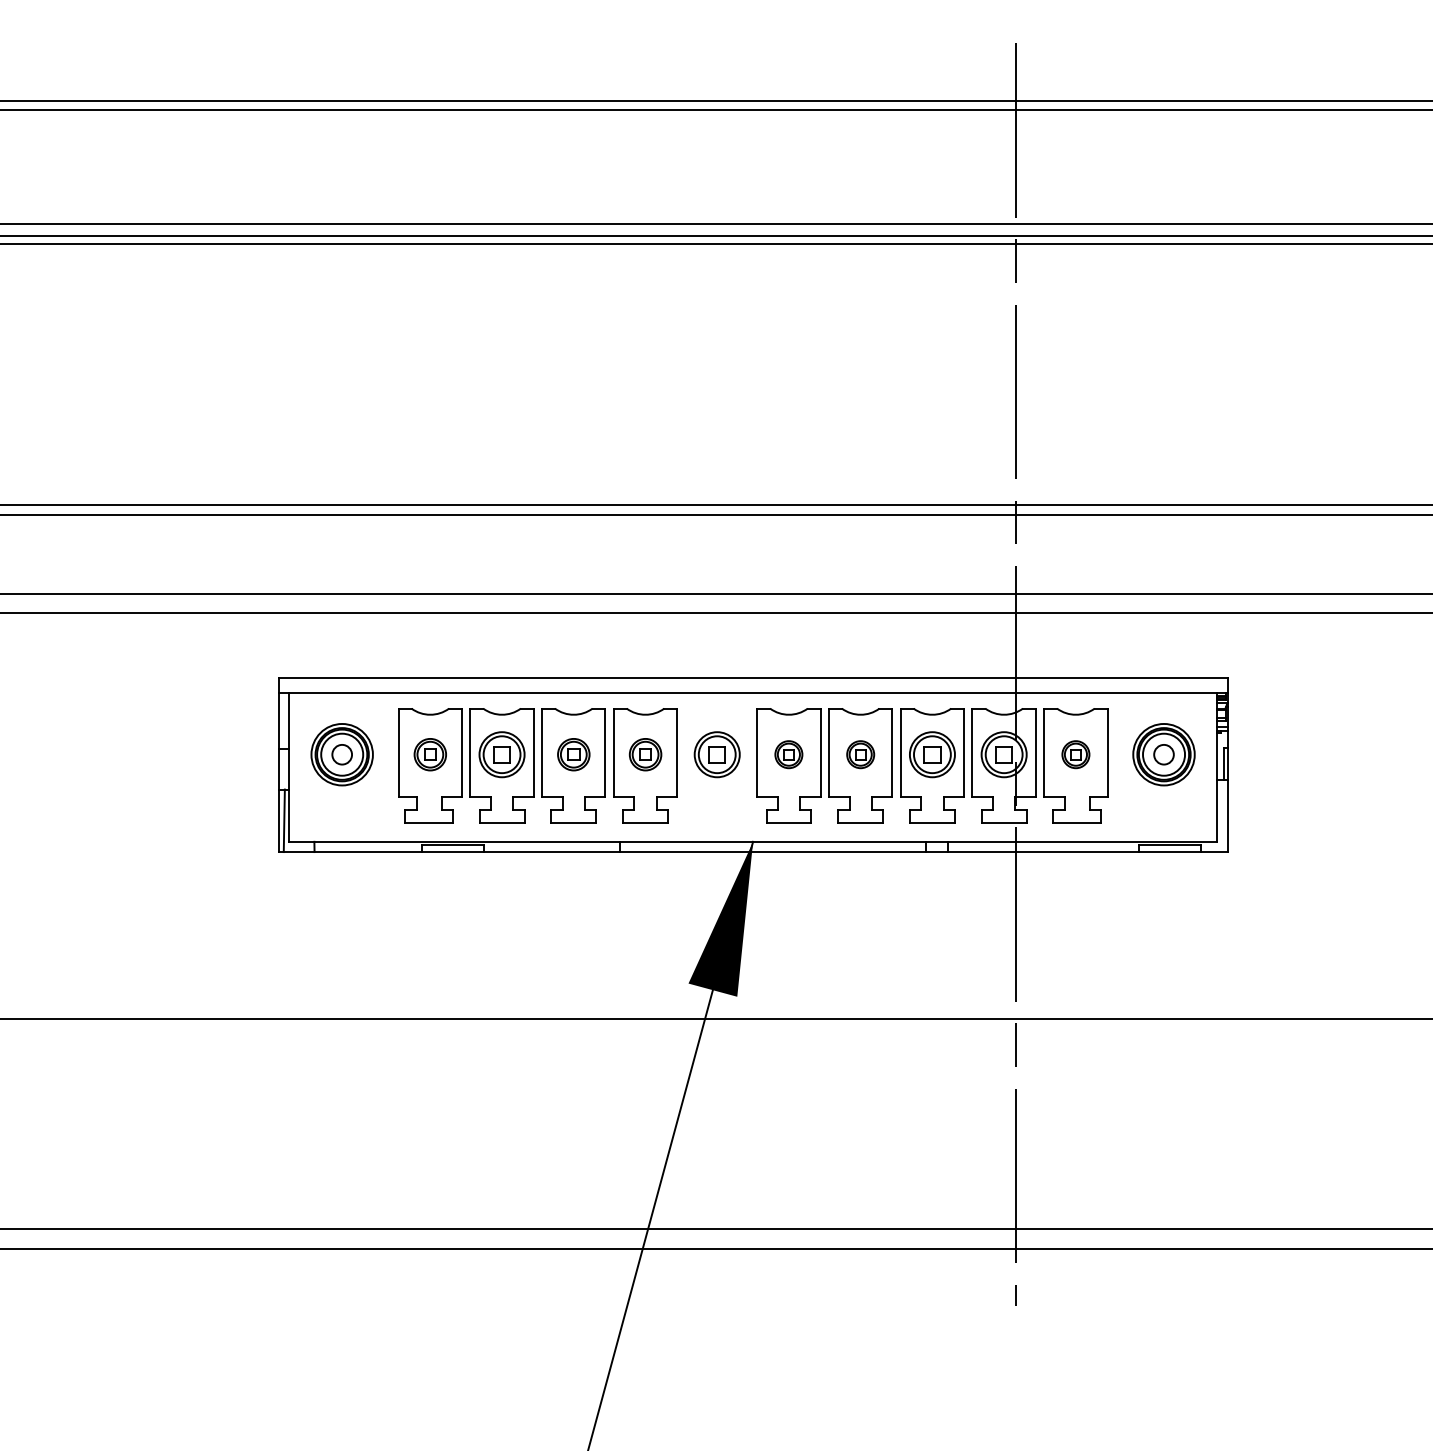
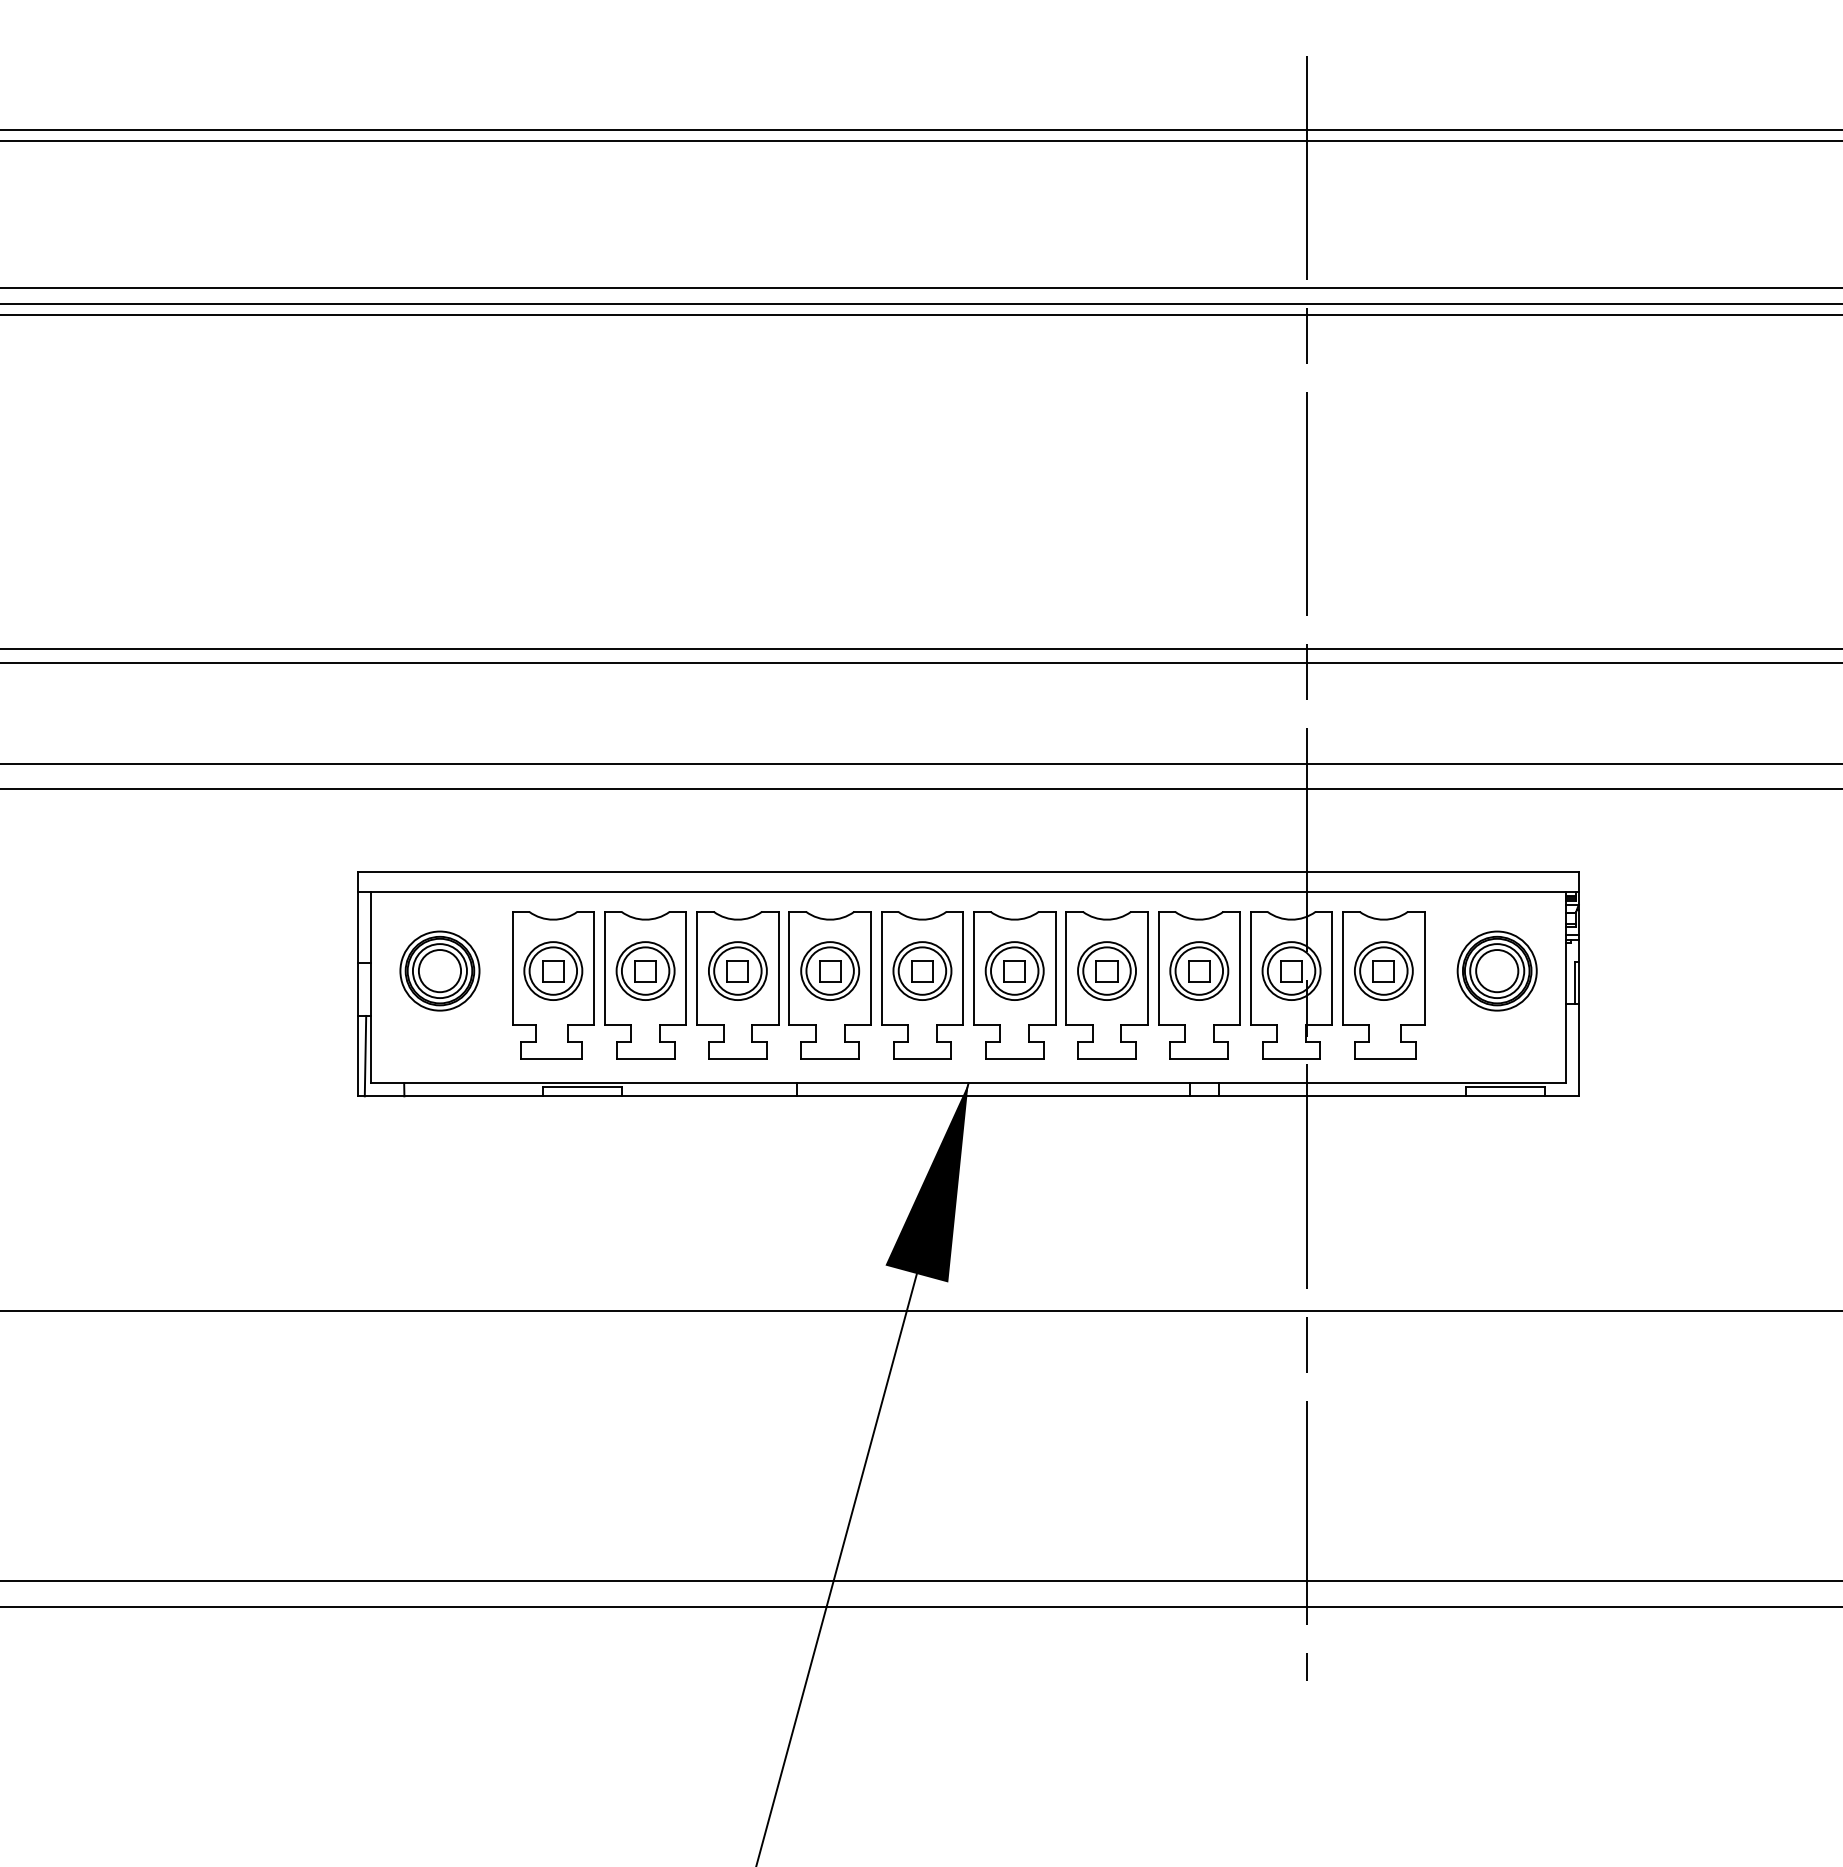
part: (430, 754) -> (553, 970), size x1.43
part: (573, 754) -> (737, 970), size x1.43
part: (645, 754) -> (830, 970), size x1.43
part: (788, 754) -> (1014, 970), size x1.67
part: (860, 754) -> (1106, 970), size x1.67
part: (1075, 754) -> (1383, 970), size x1.67
circle: (341, 755) -> (439, 971), size x1.67
circle: (1164, 755) -> (1497, 971), size x1.67
part: (717, 765) -> (922, 985), added

